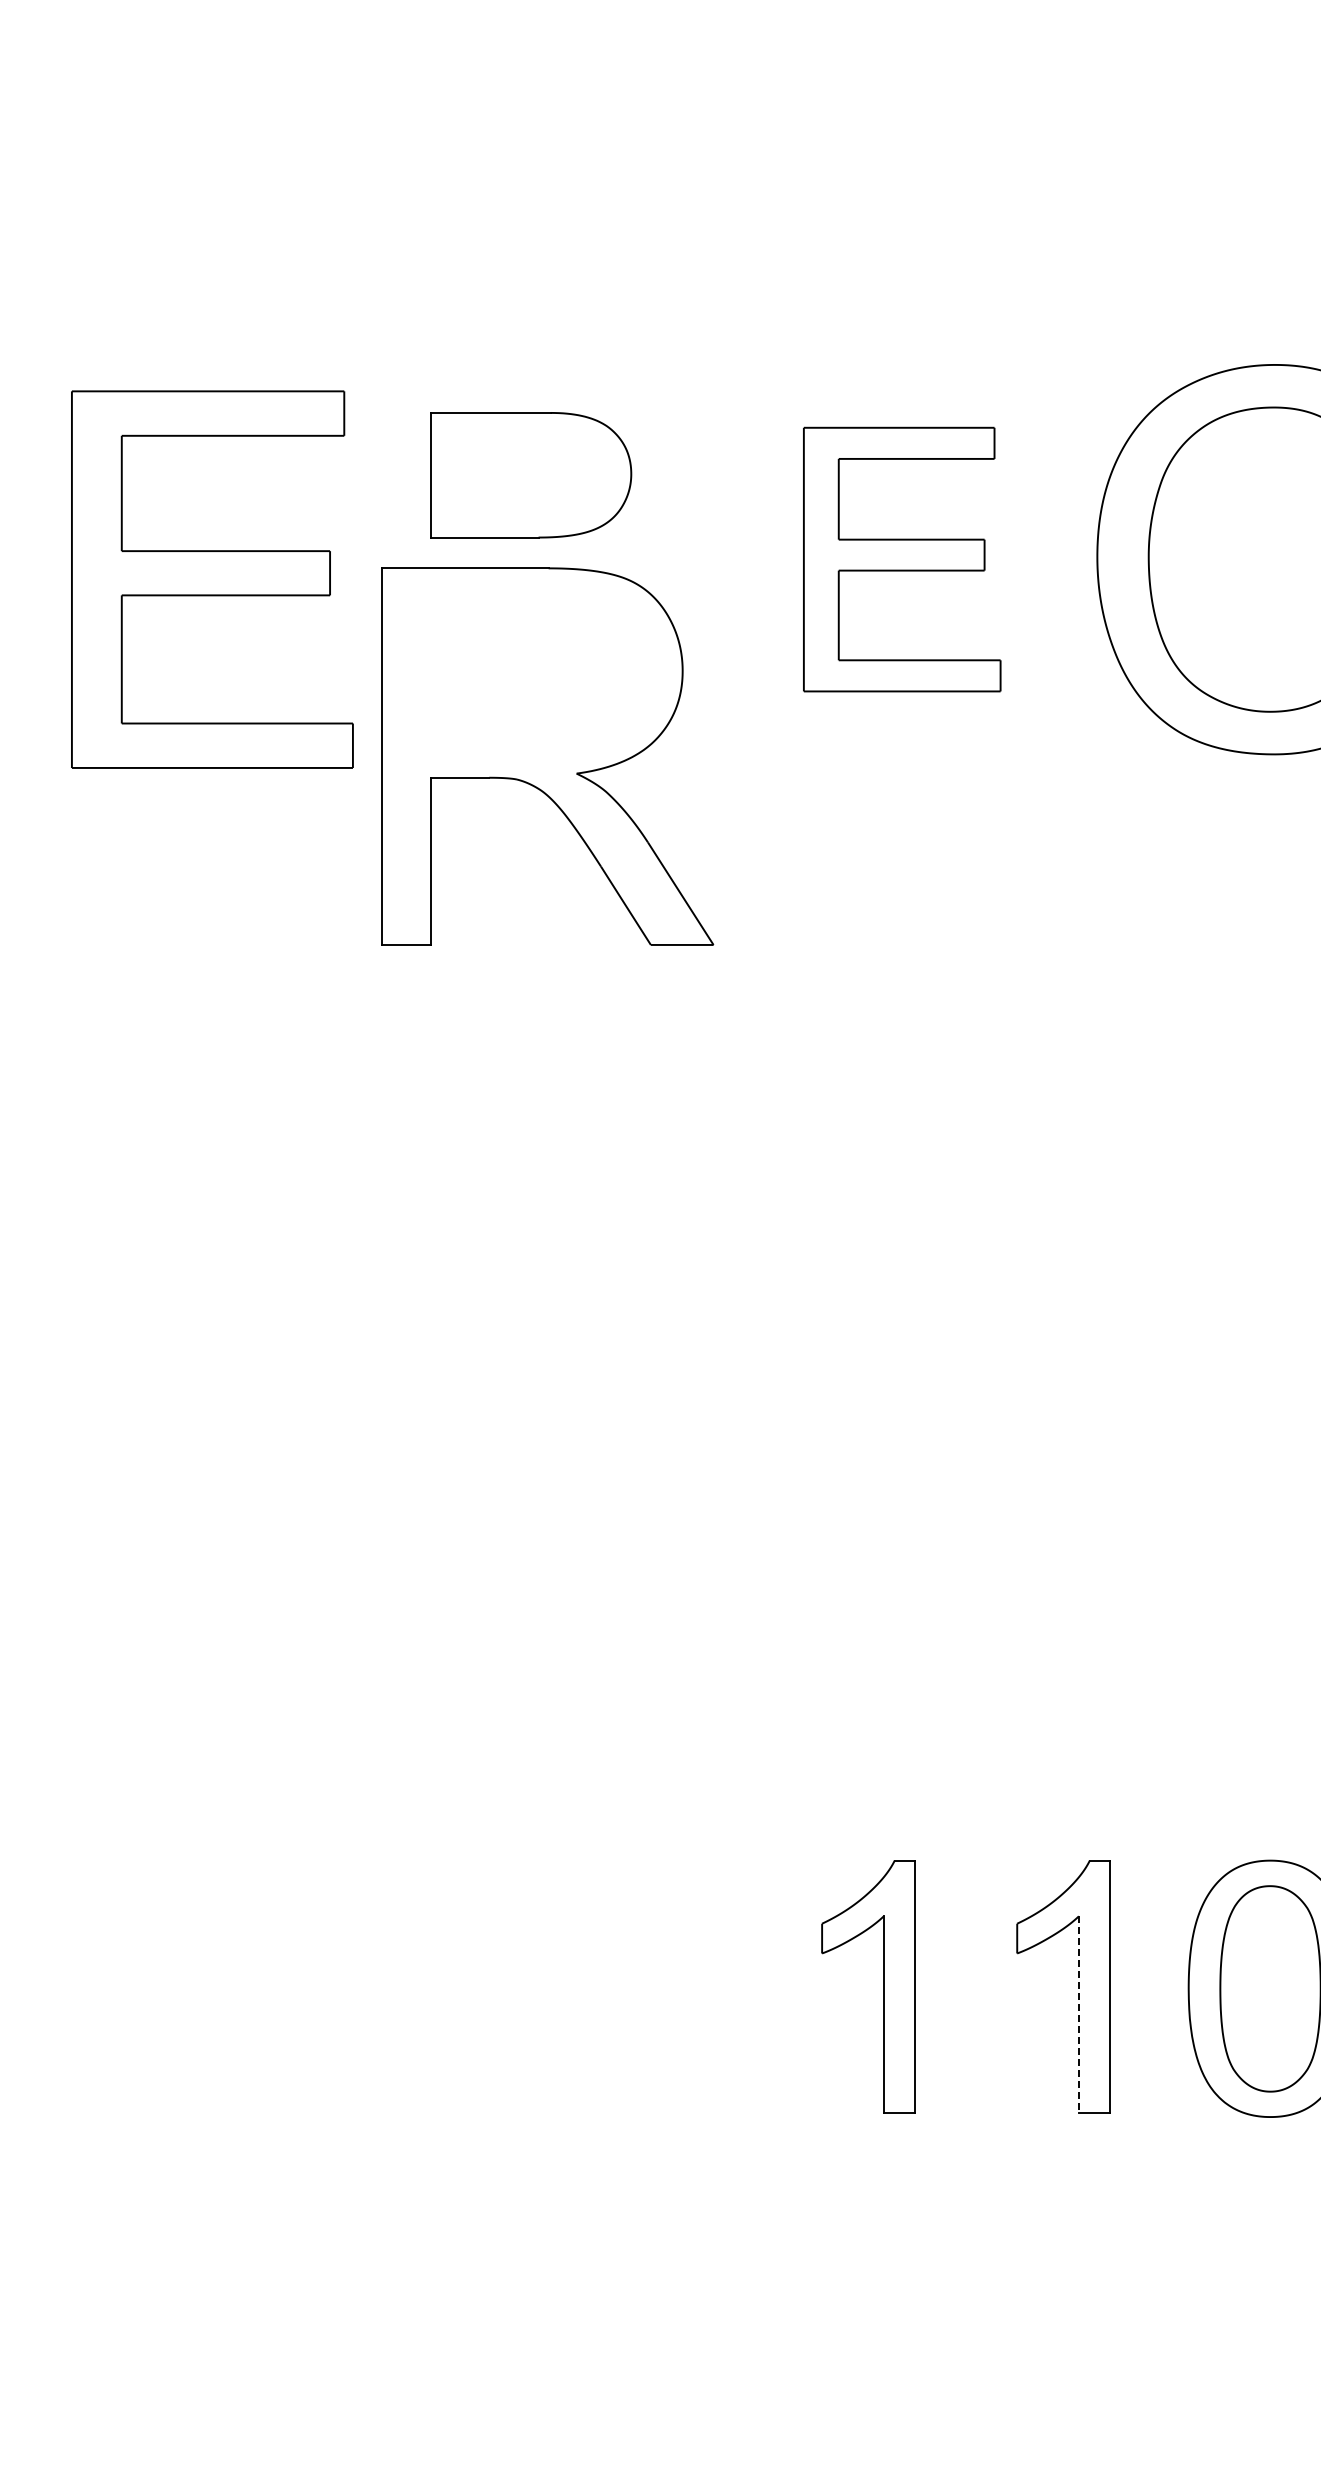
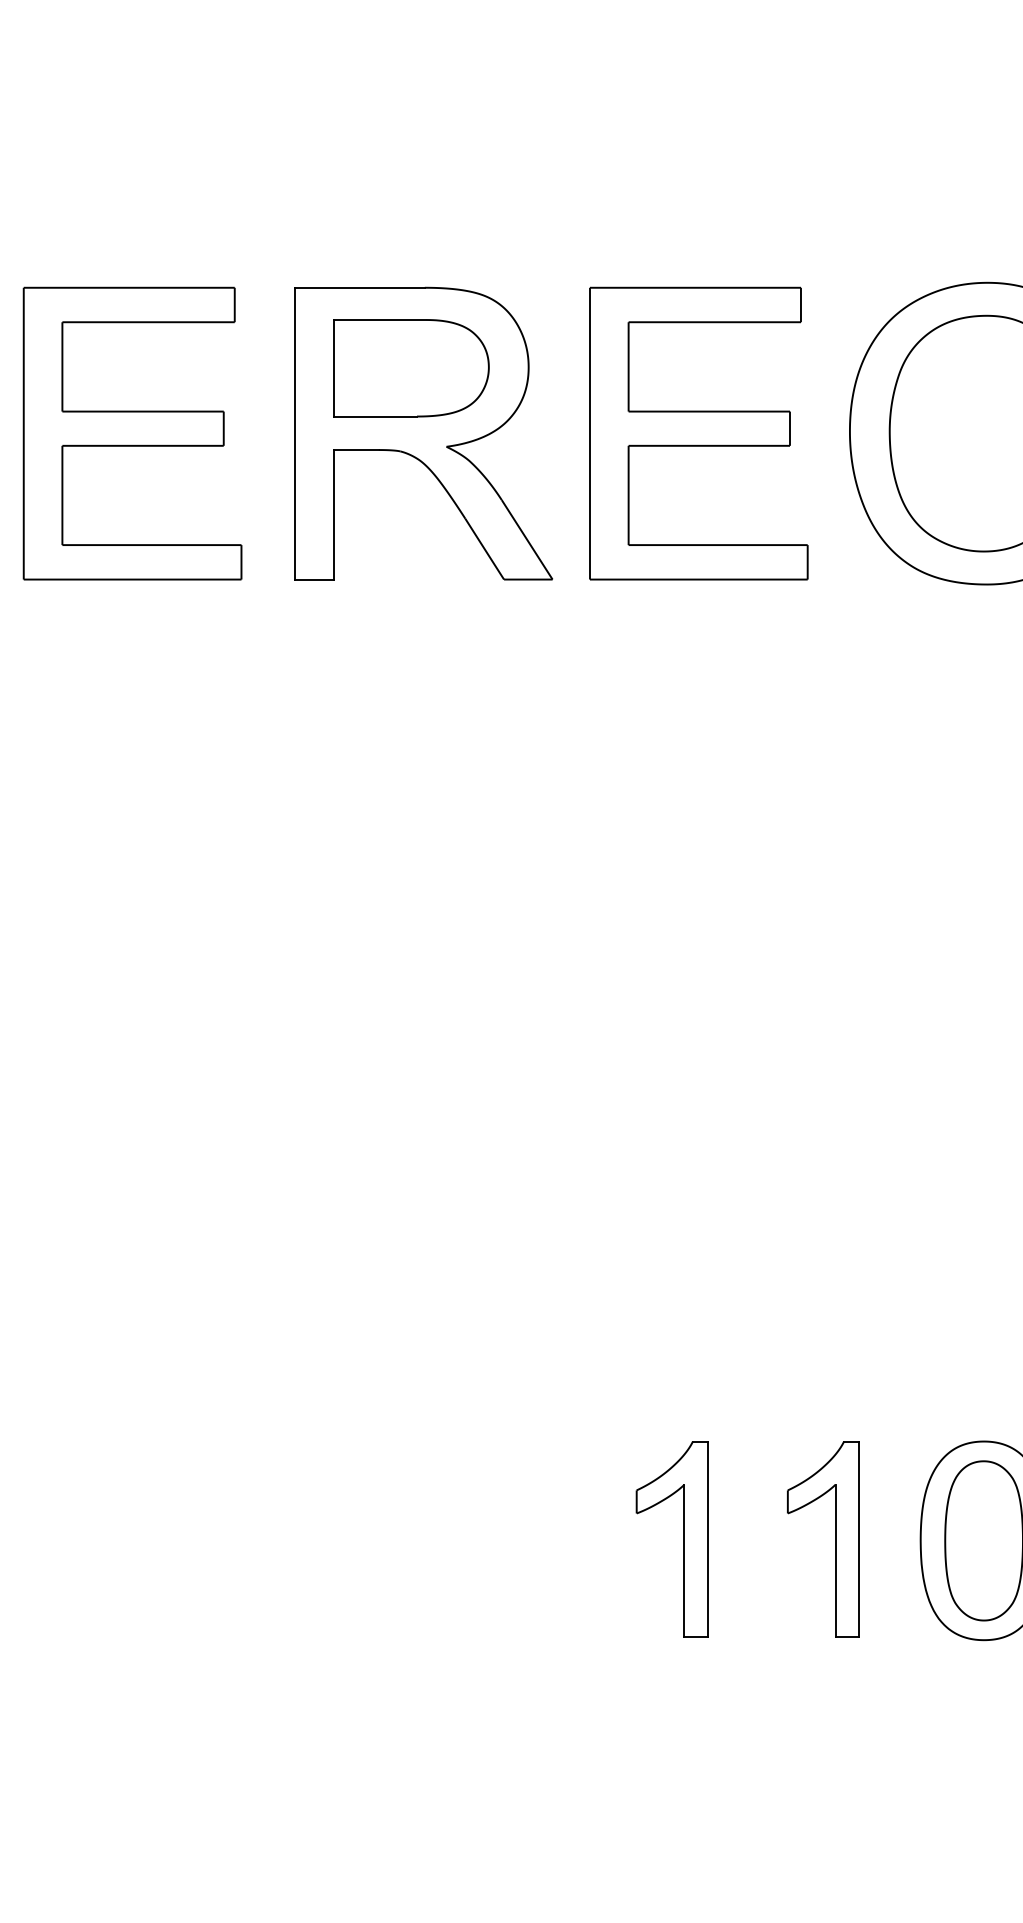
part: (901, 559) -> (698, 433), size x1.43
part: (212, 579) -> (132, 433), moved
part: (547, 756) -> (423, 433), moved
line: (1078, 2015) -> (835, 1561), dashed -> solid

